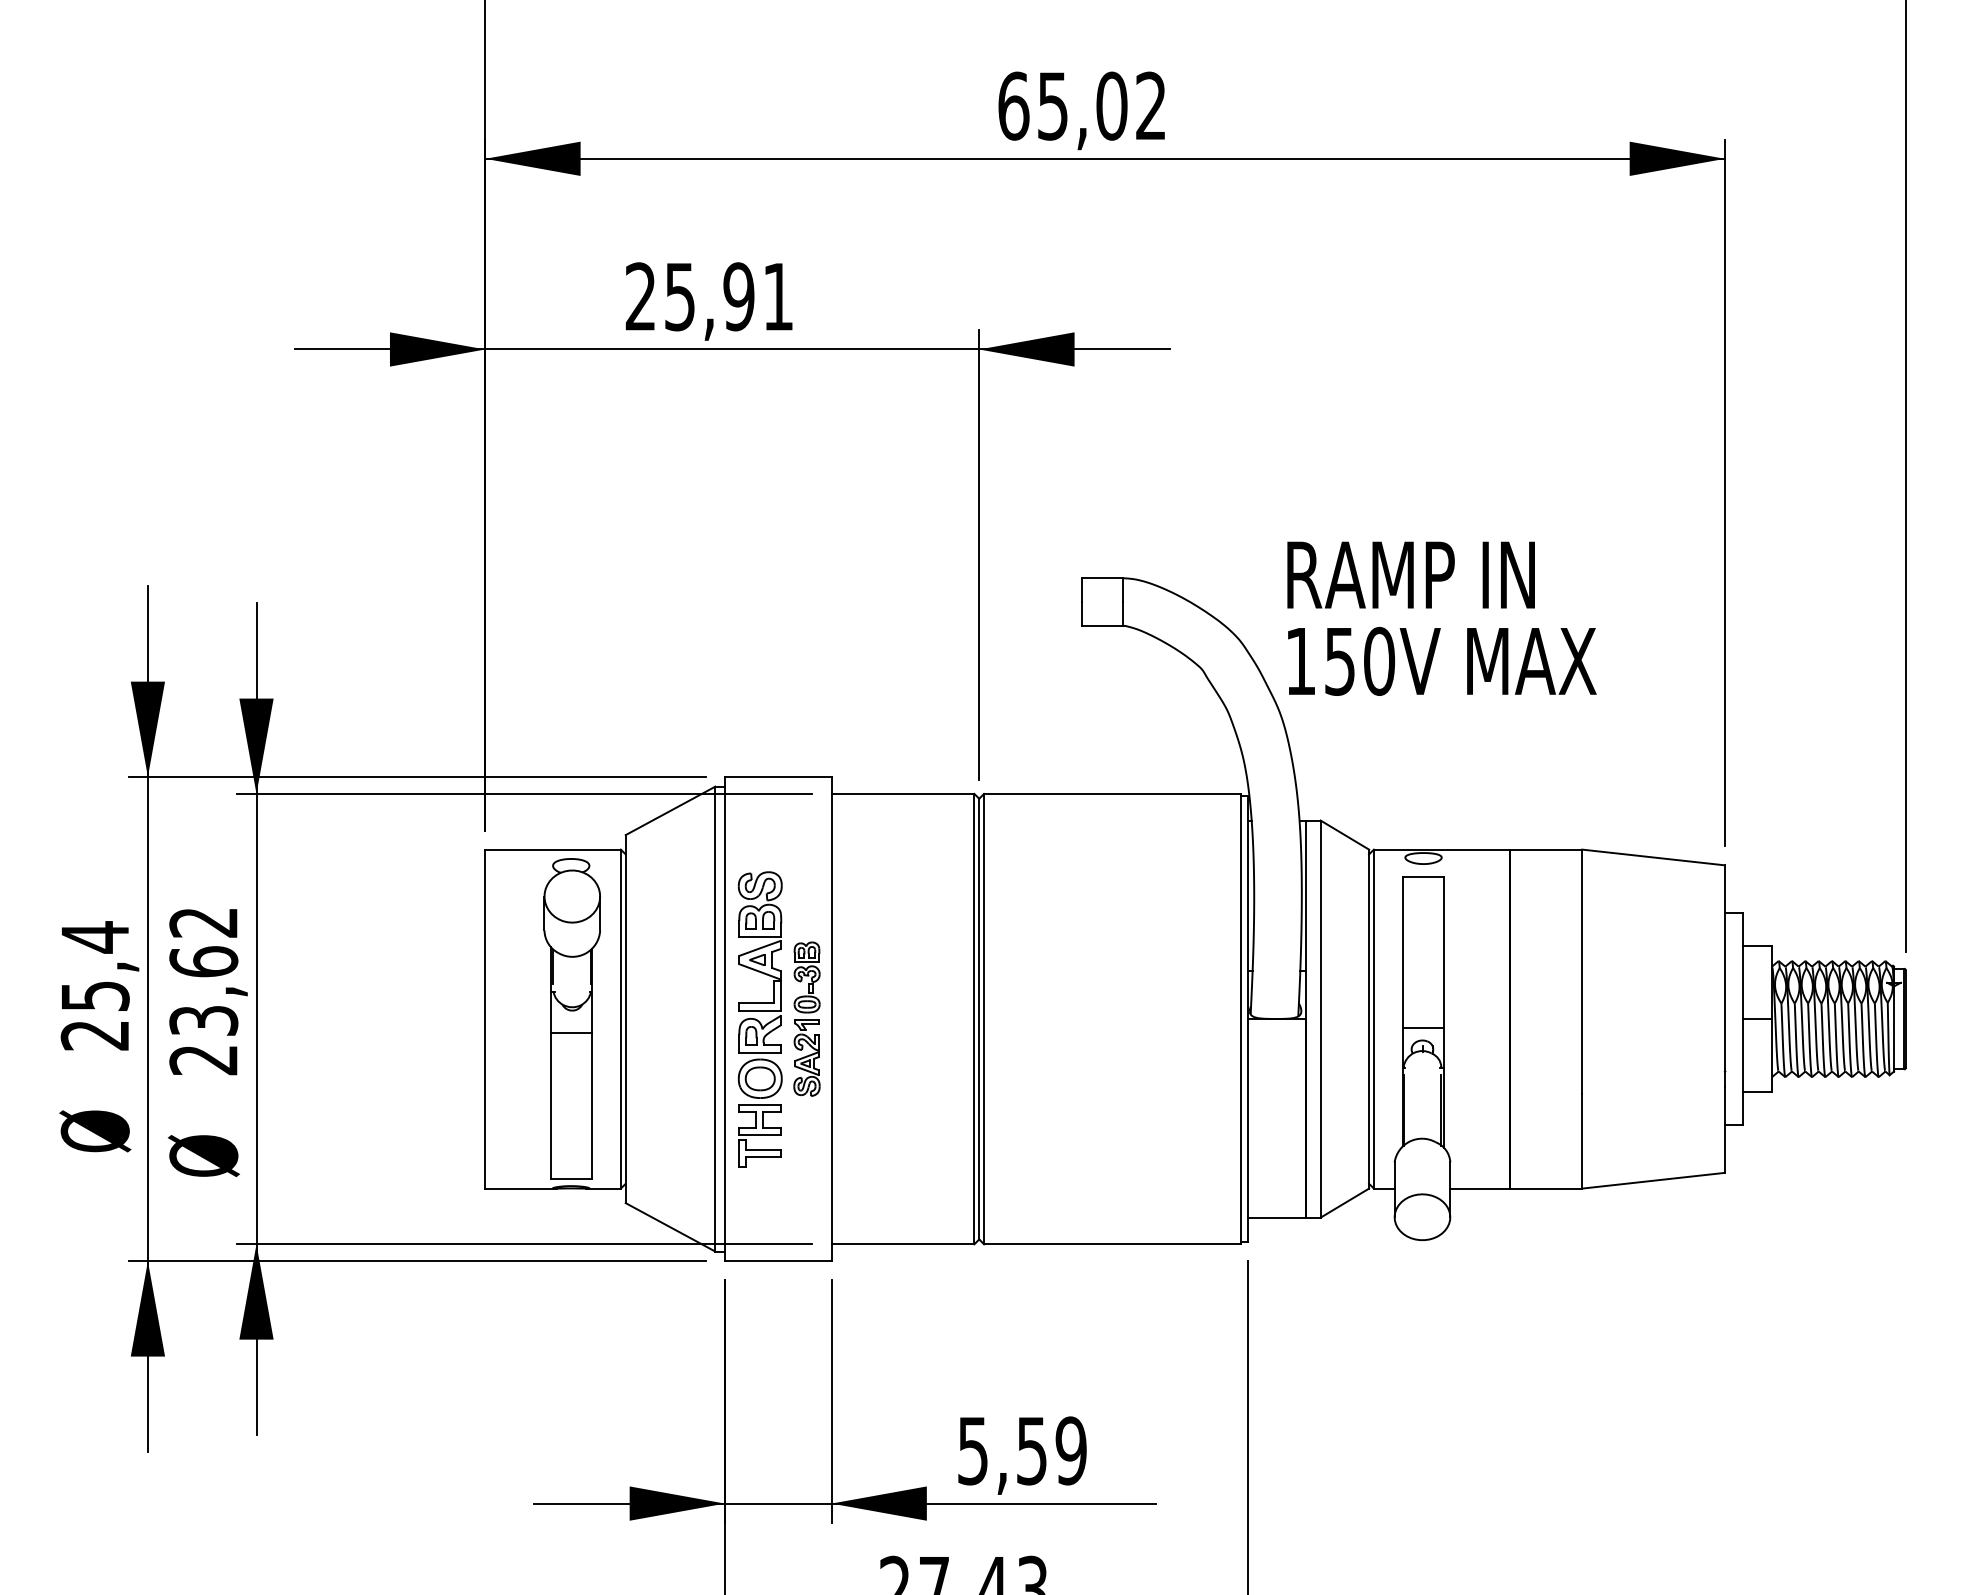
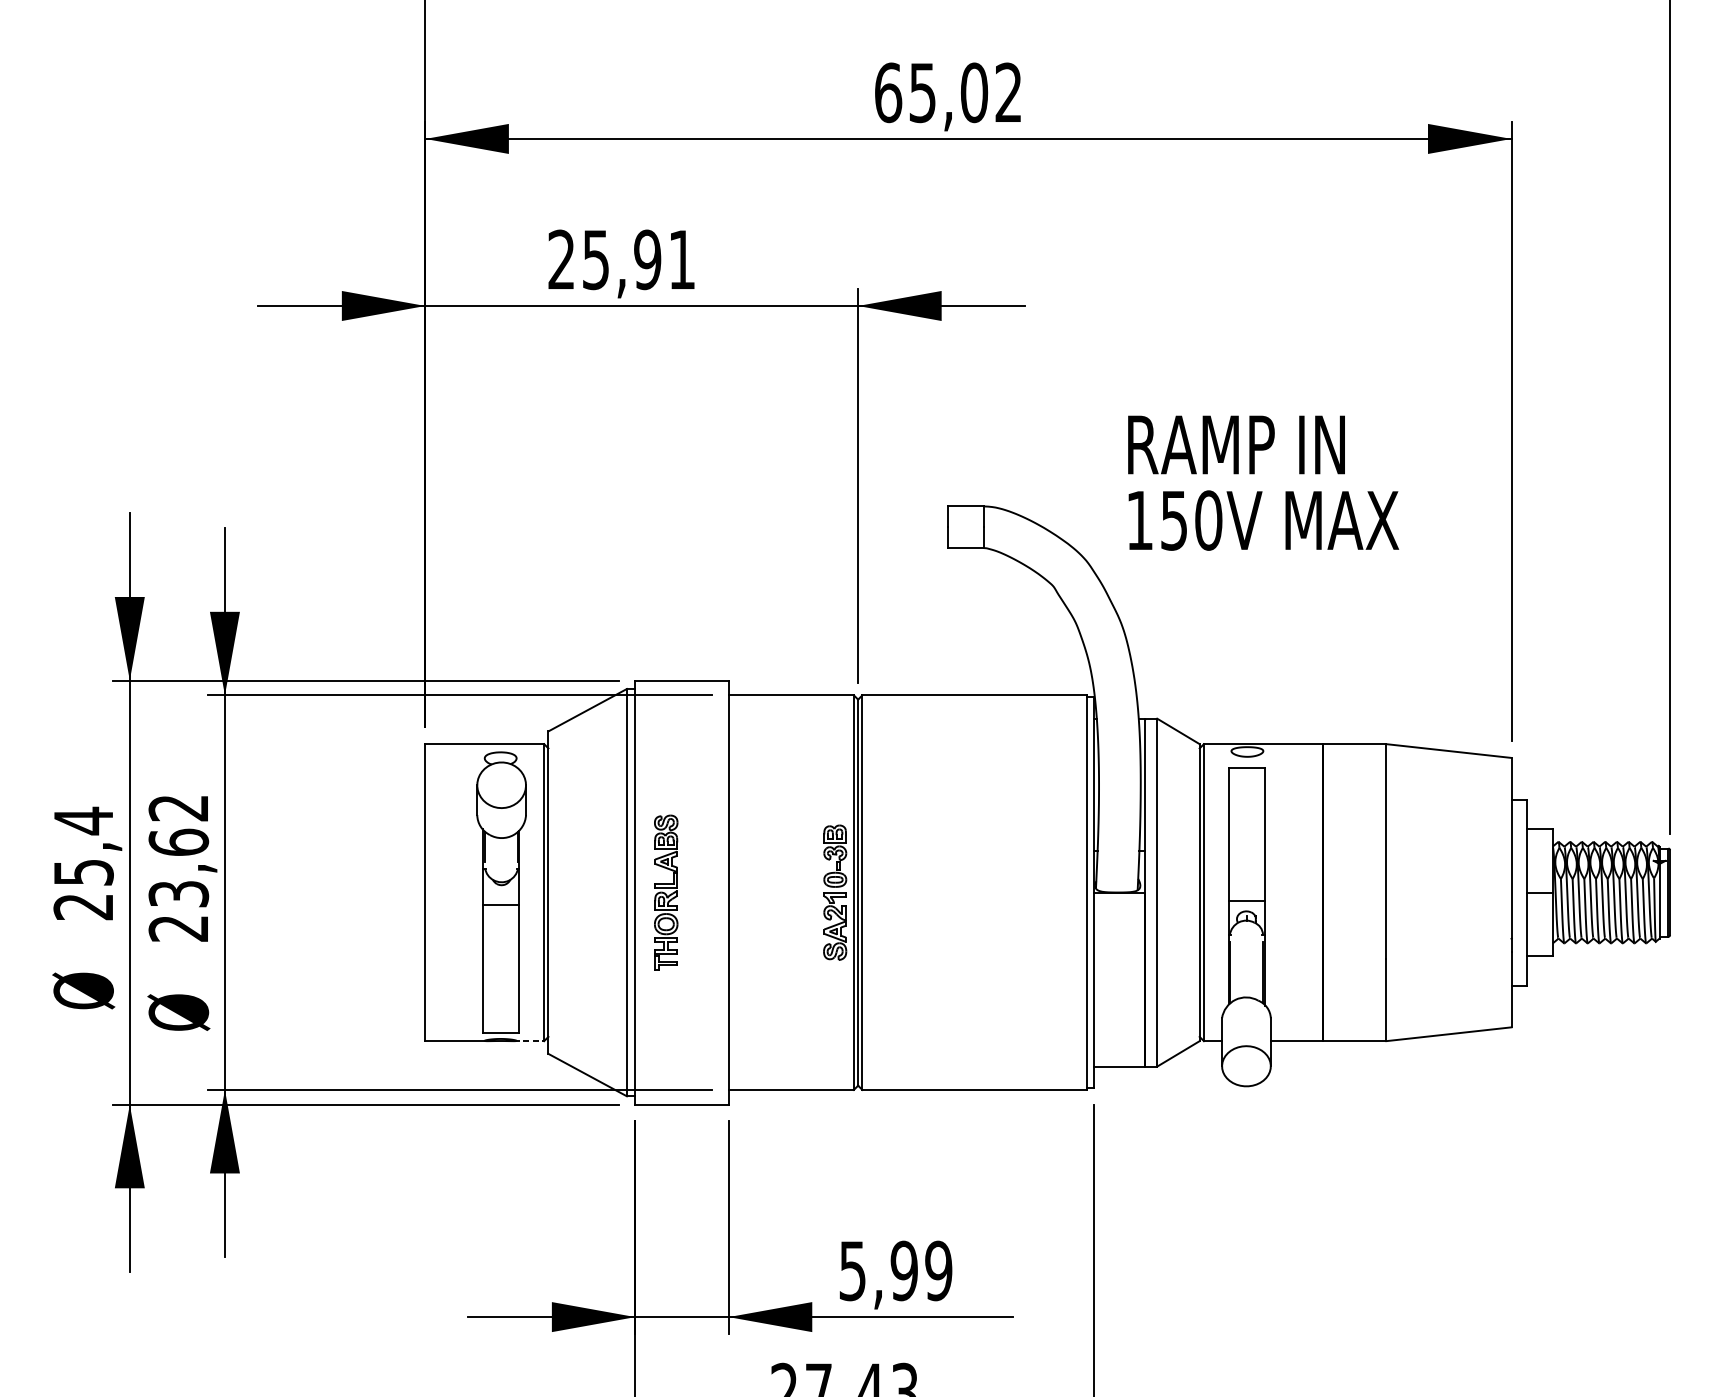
text: (1441, 618) -> (1263, 482), moved
part: (806, 1018) -> (834, 892), moved
part: (759, 1019) -> (665, 892), size x0.6
line: (603, 1188) -> (528, 1041), solid -> dashed
text: (1031, 1450) -> (903, 1270), 5,59 -> 5,99

